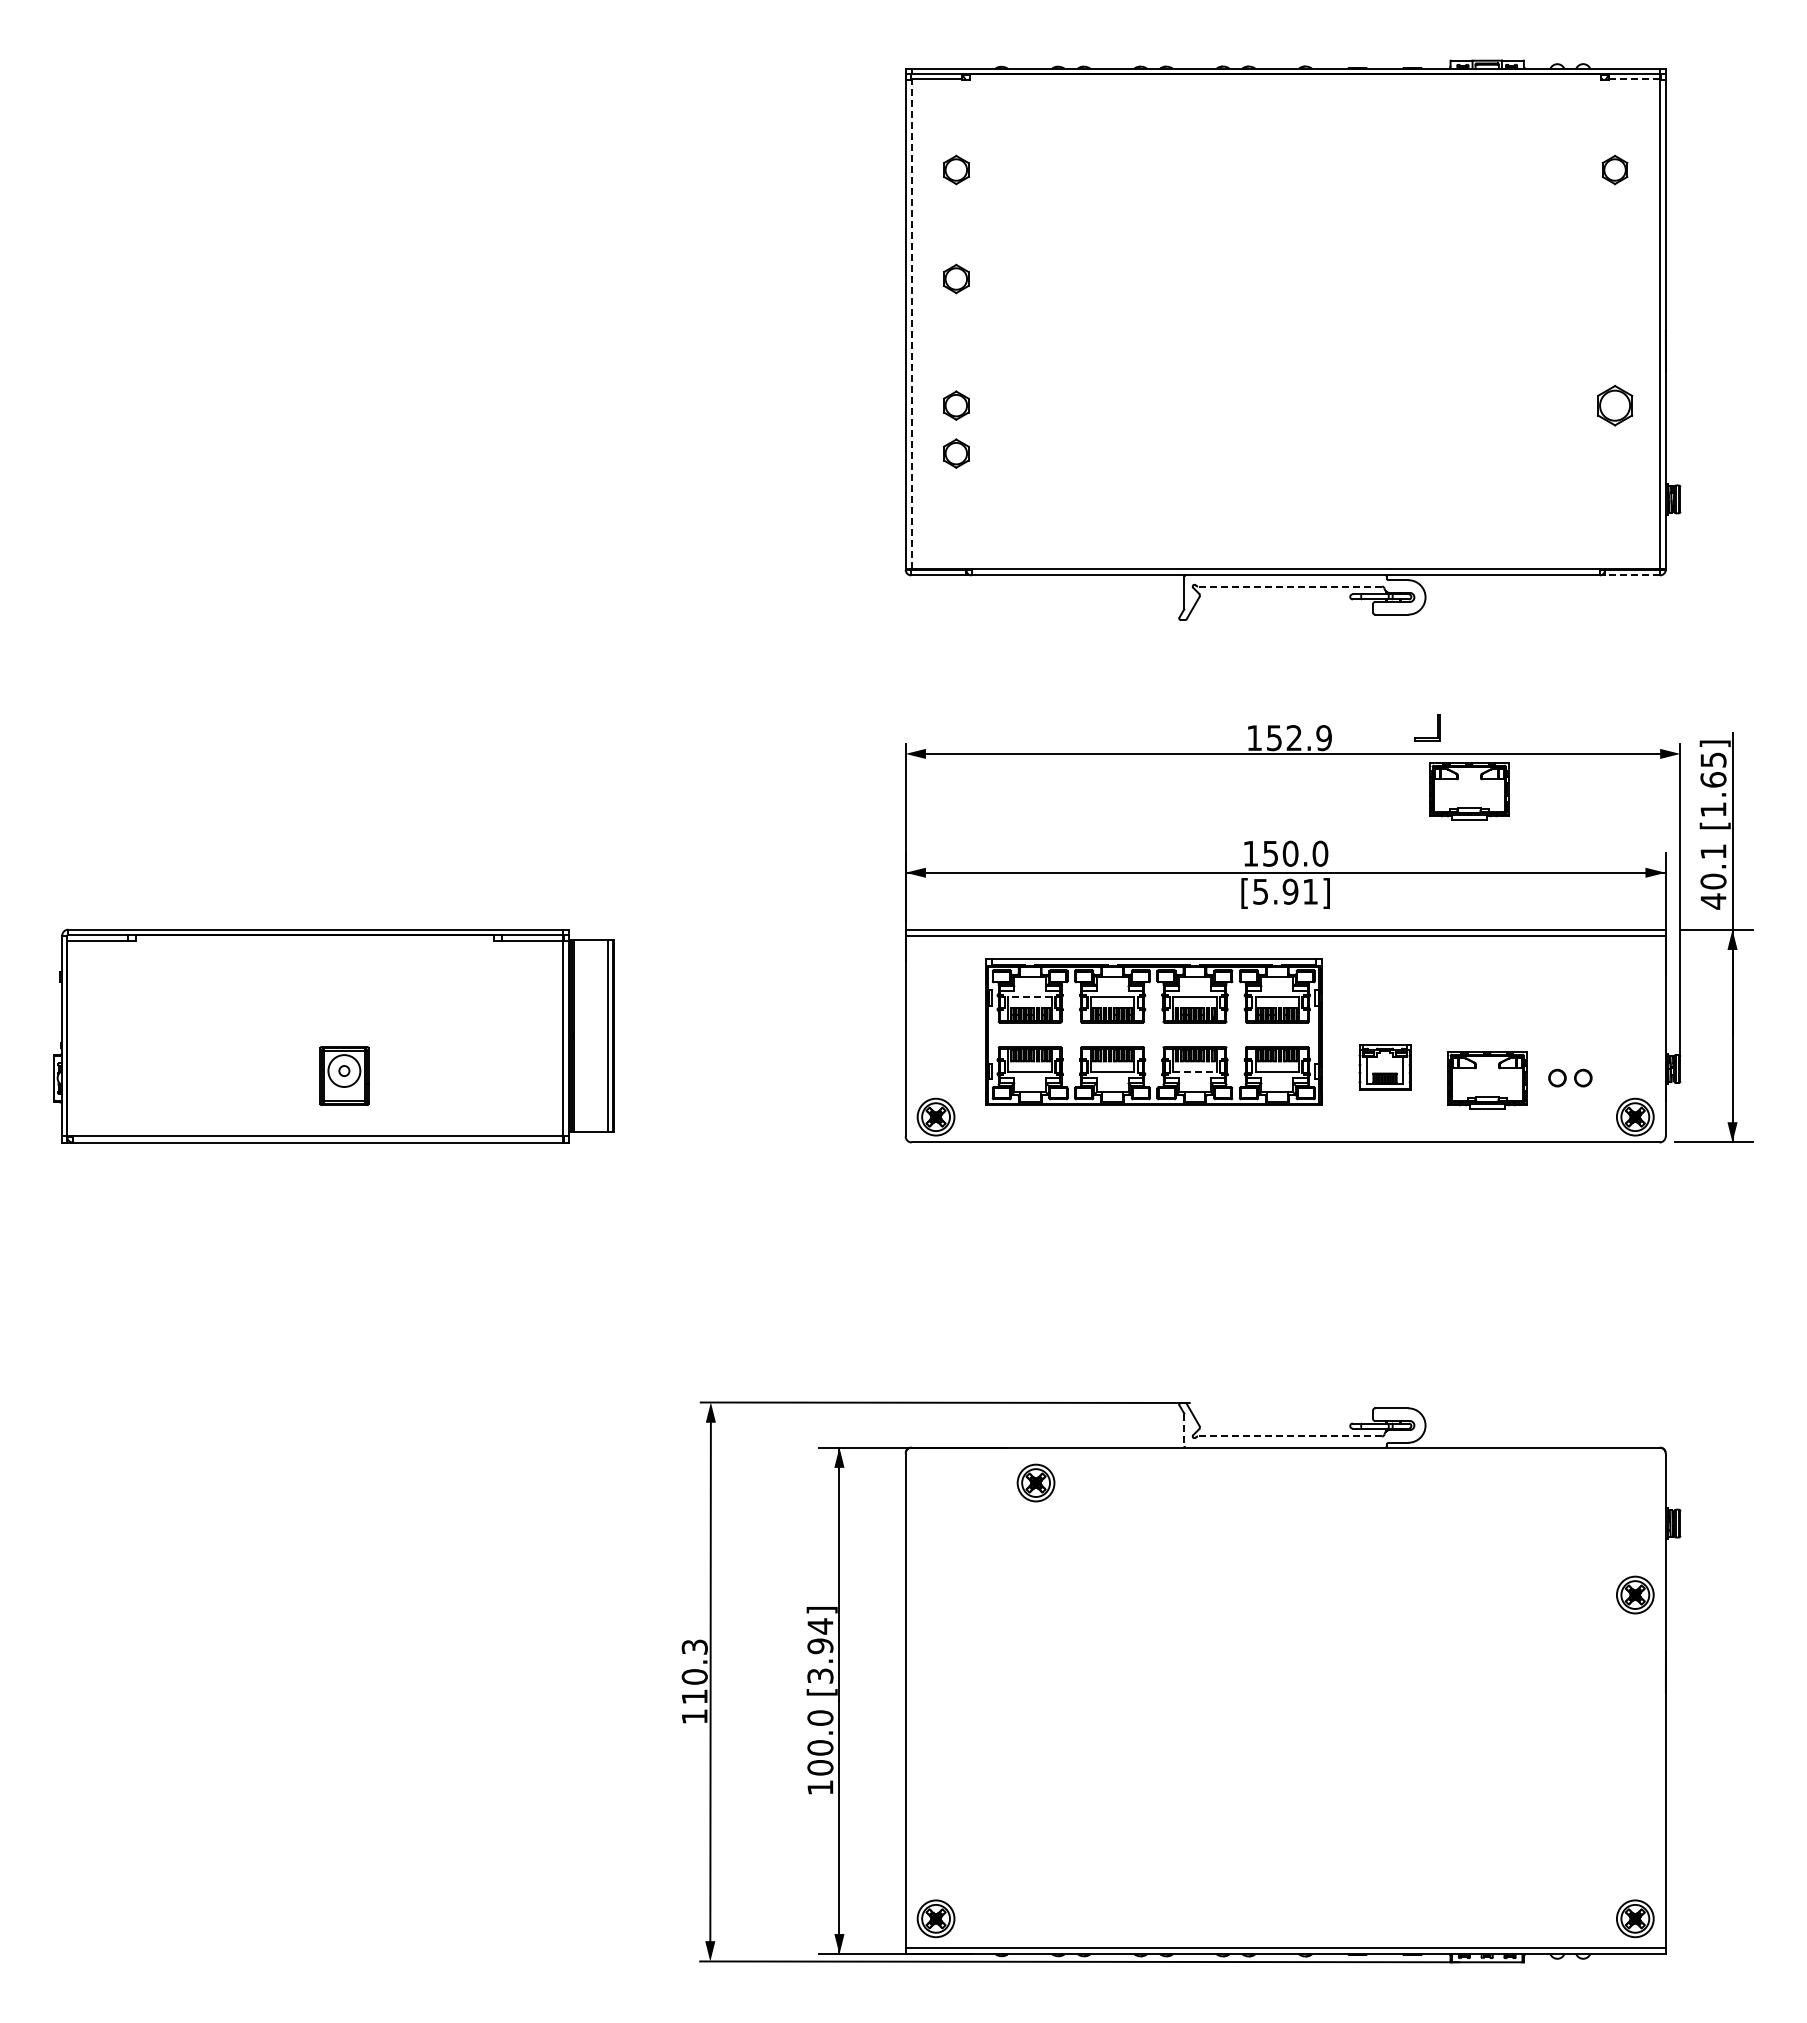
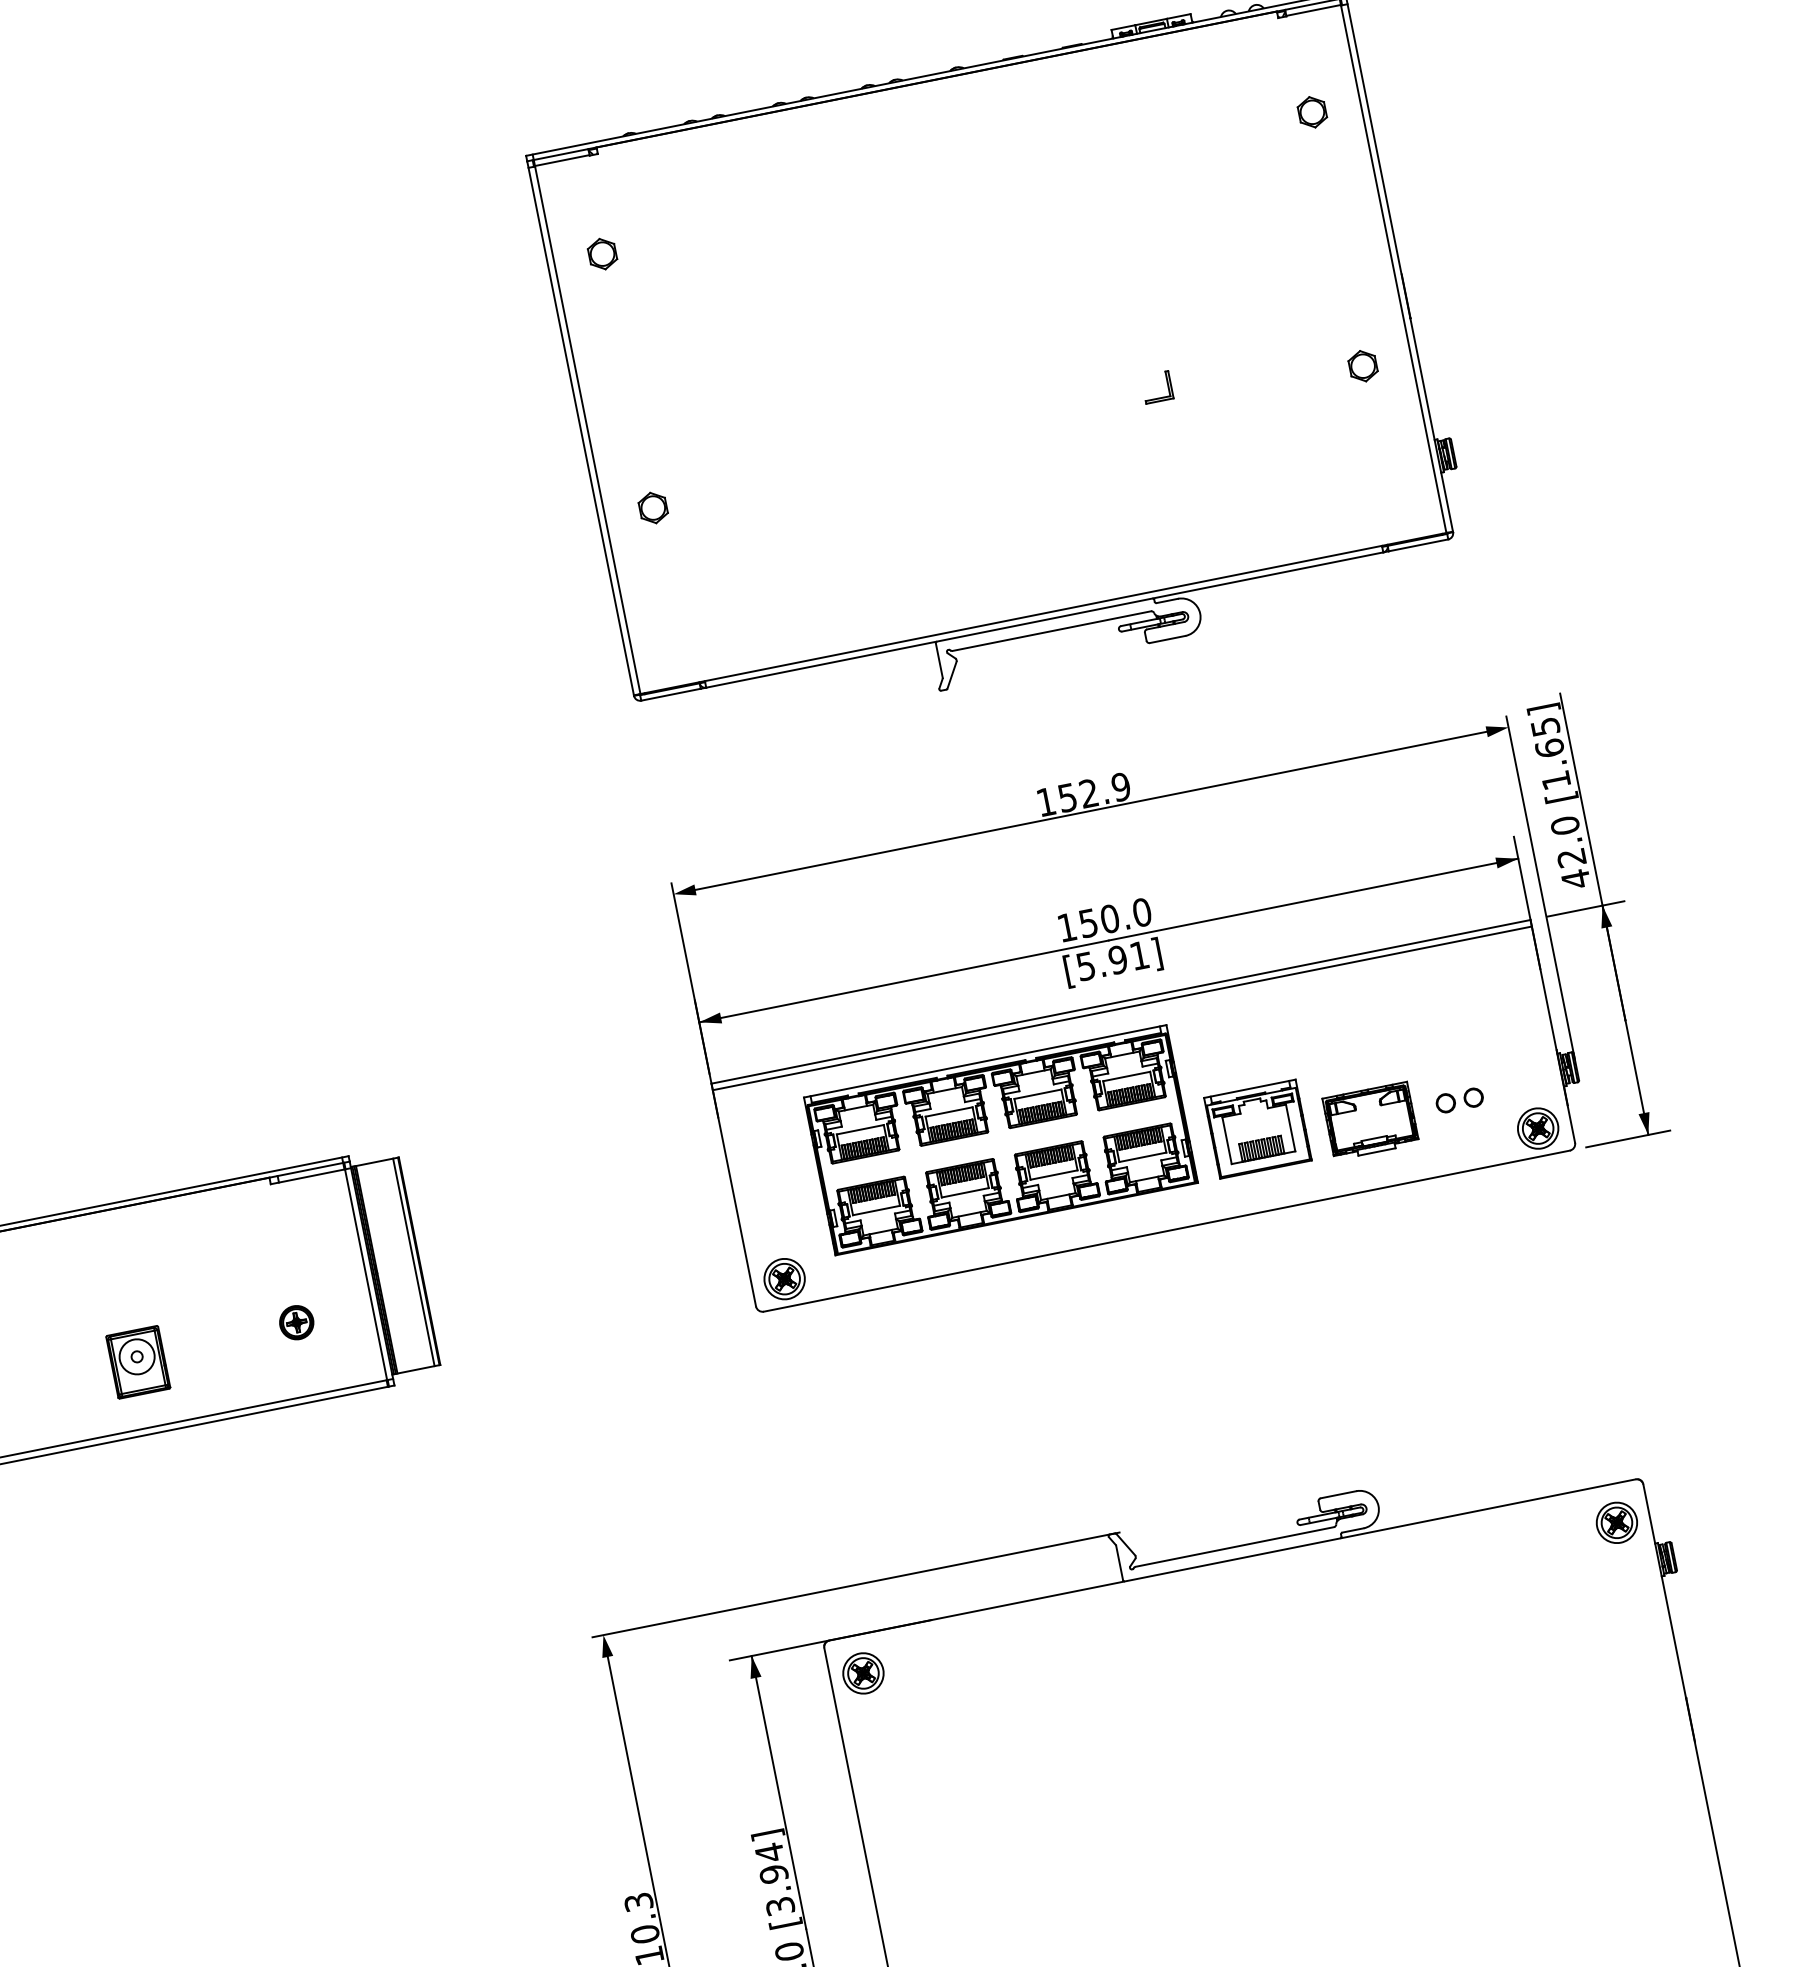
line: (1634, 79) -> (1313, 10), dashed -> solid
part: (956, 278) -> (626, 371), removed
line: (911, 321) -> (586, 427), dashed -> solid
part: (1614, 405) -> (1362, 366), size x0.71
part: (956, 453) -> (663, 559), removed
line: (1632, 575) -> (1418, 545), dashed -> solid
line: (1289, 586) -> (1051, 631), dashed -> solid
part: (1437, 727) -> (1167, 384), moved
part: (1469, 791) -> (1289, 813), removed
text: (1713, 866) -> (1568, 841), 40.1 -> 42.0
line: (1030, 997) -> (860, 1129), dashed -> solid
part: (1384, 1067) -> (1257, 1129), size x1.67
part: (492, 1069) -> (296, 1323), added
line: (1195, 1072) -> (1054, 1175), dashed -> solid
line: (1184, 1430) -> (1119, 1563), dashed -> solid
line: (1289, 1436) -> (1234, 1547), dashed -> solid
part: (1035, 1482) -> (862, 1672), moved
part: (1635, 1594) -> (1617, 1522), moved

